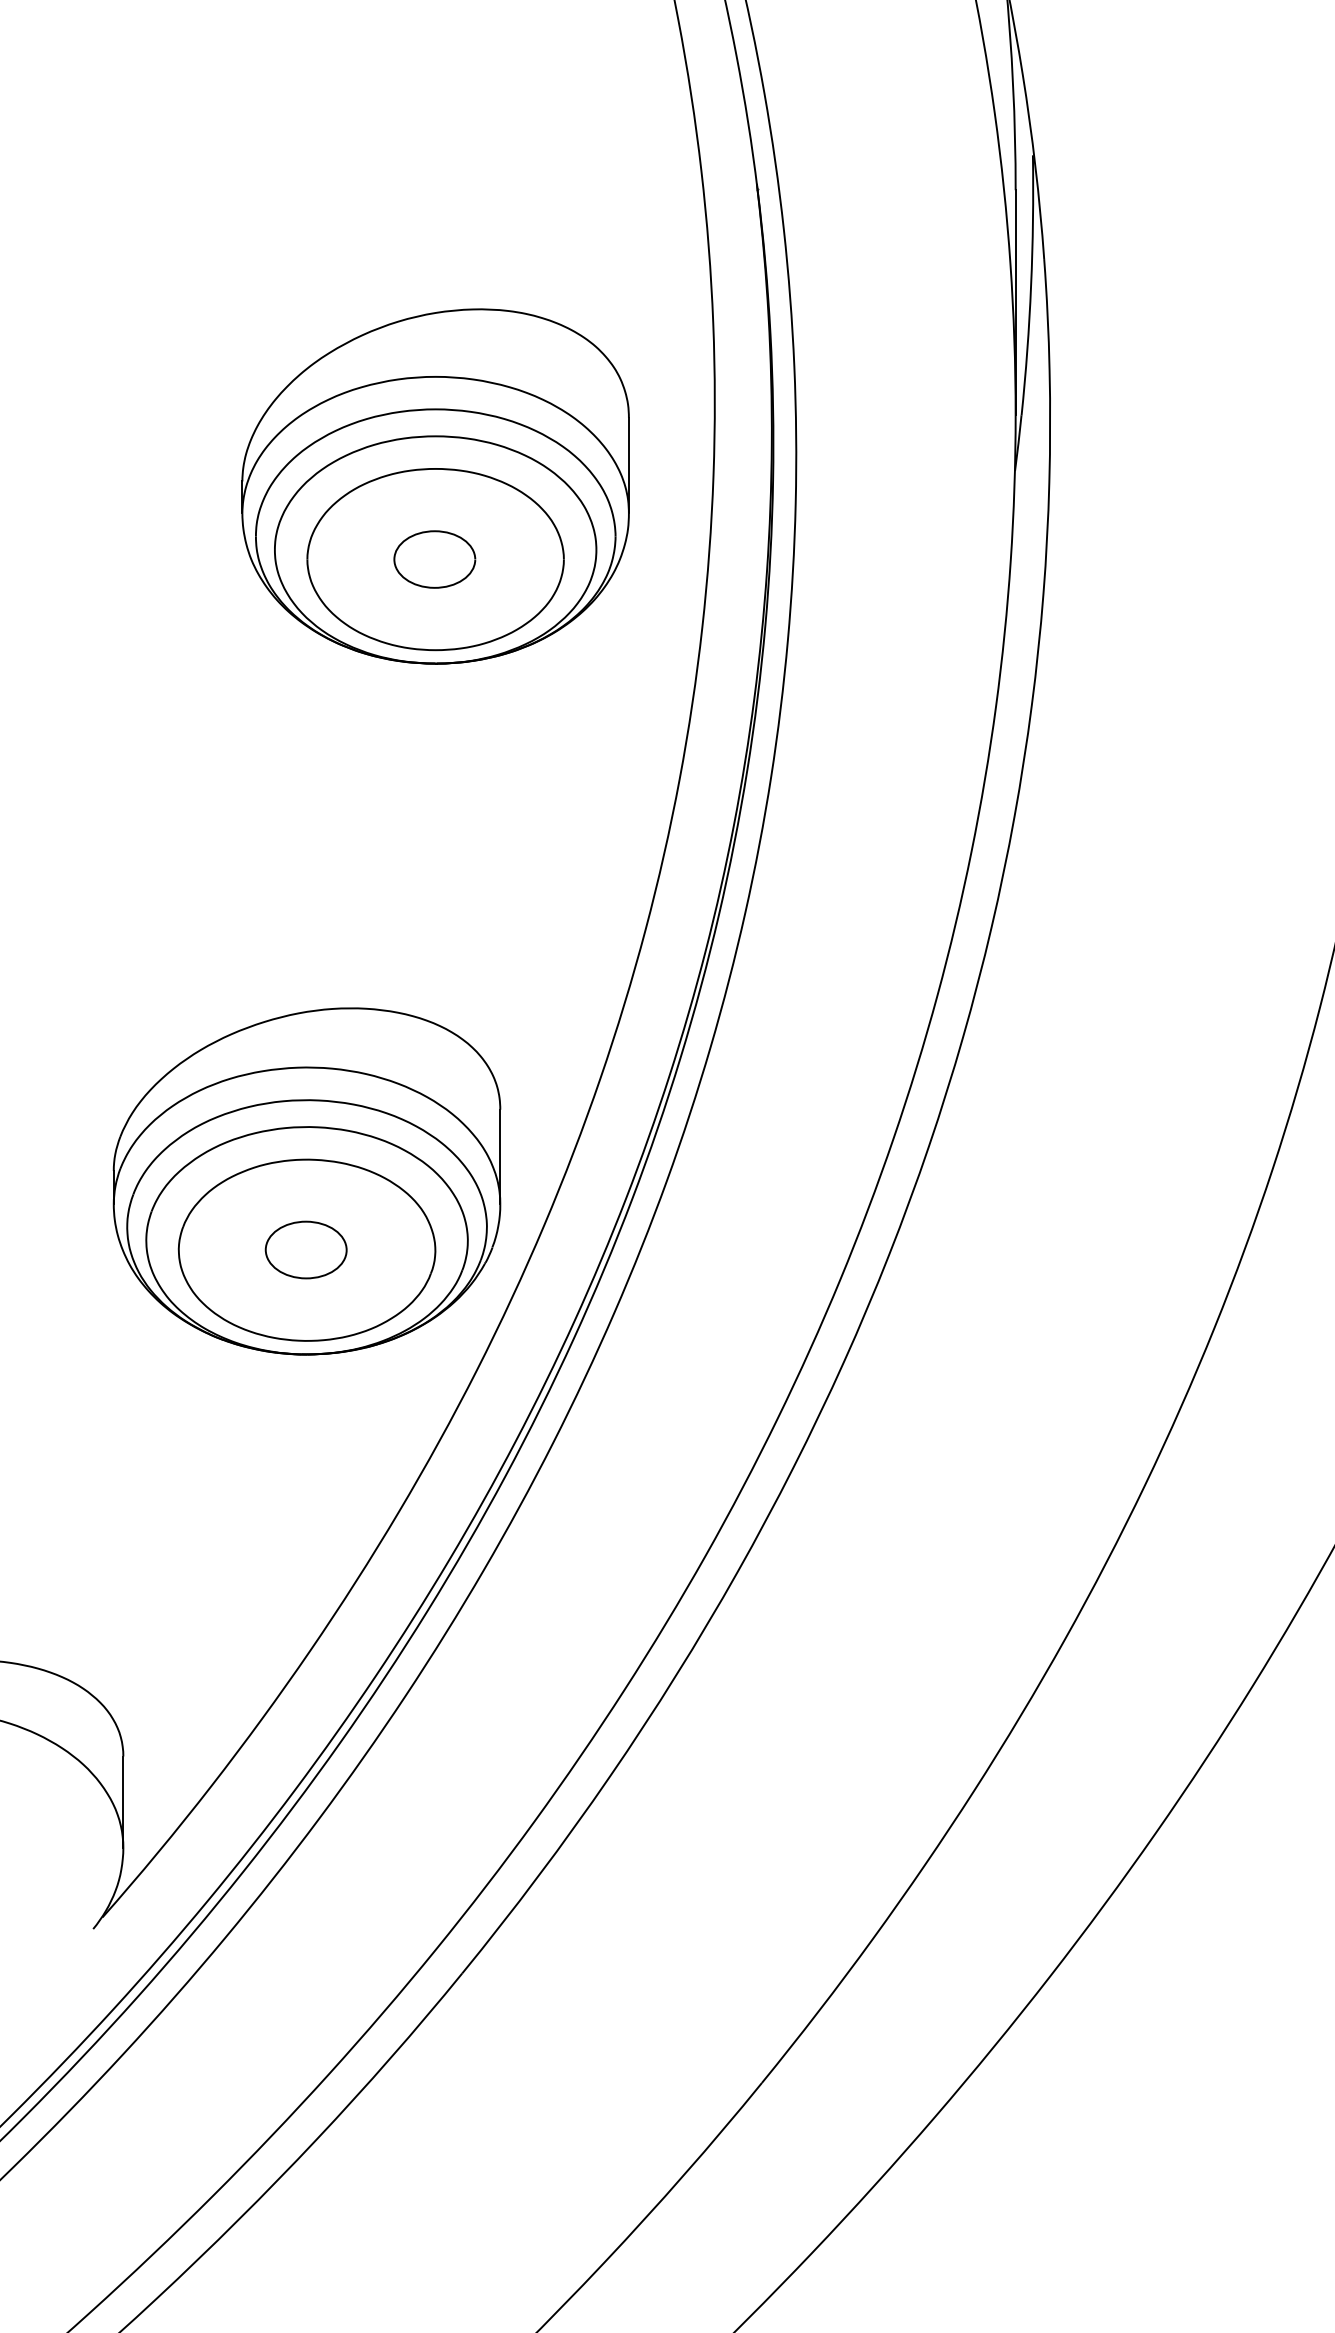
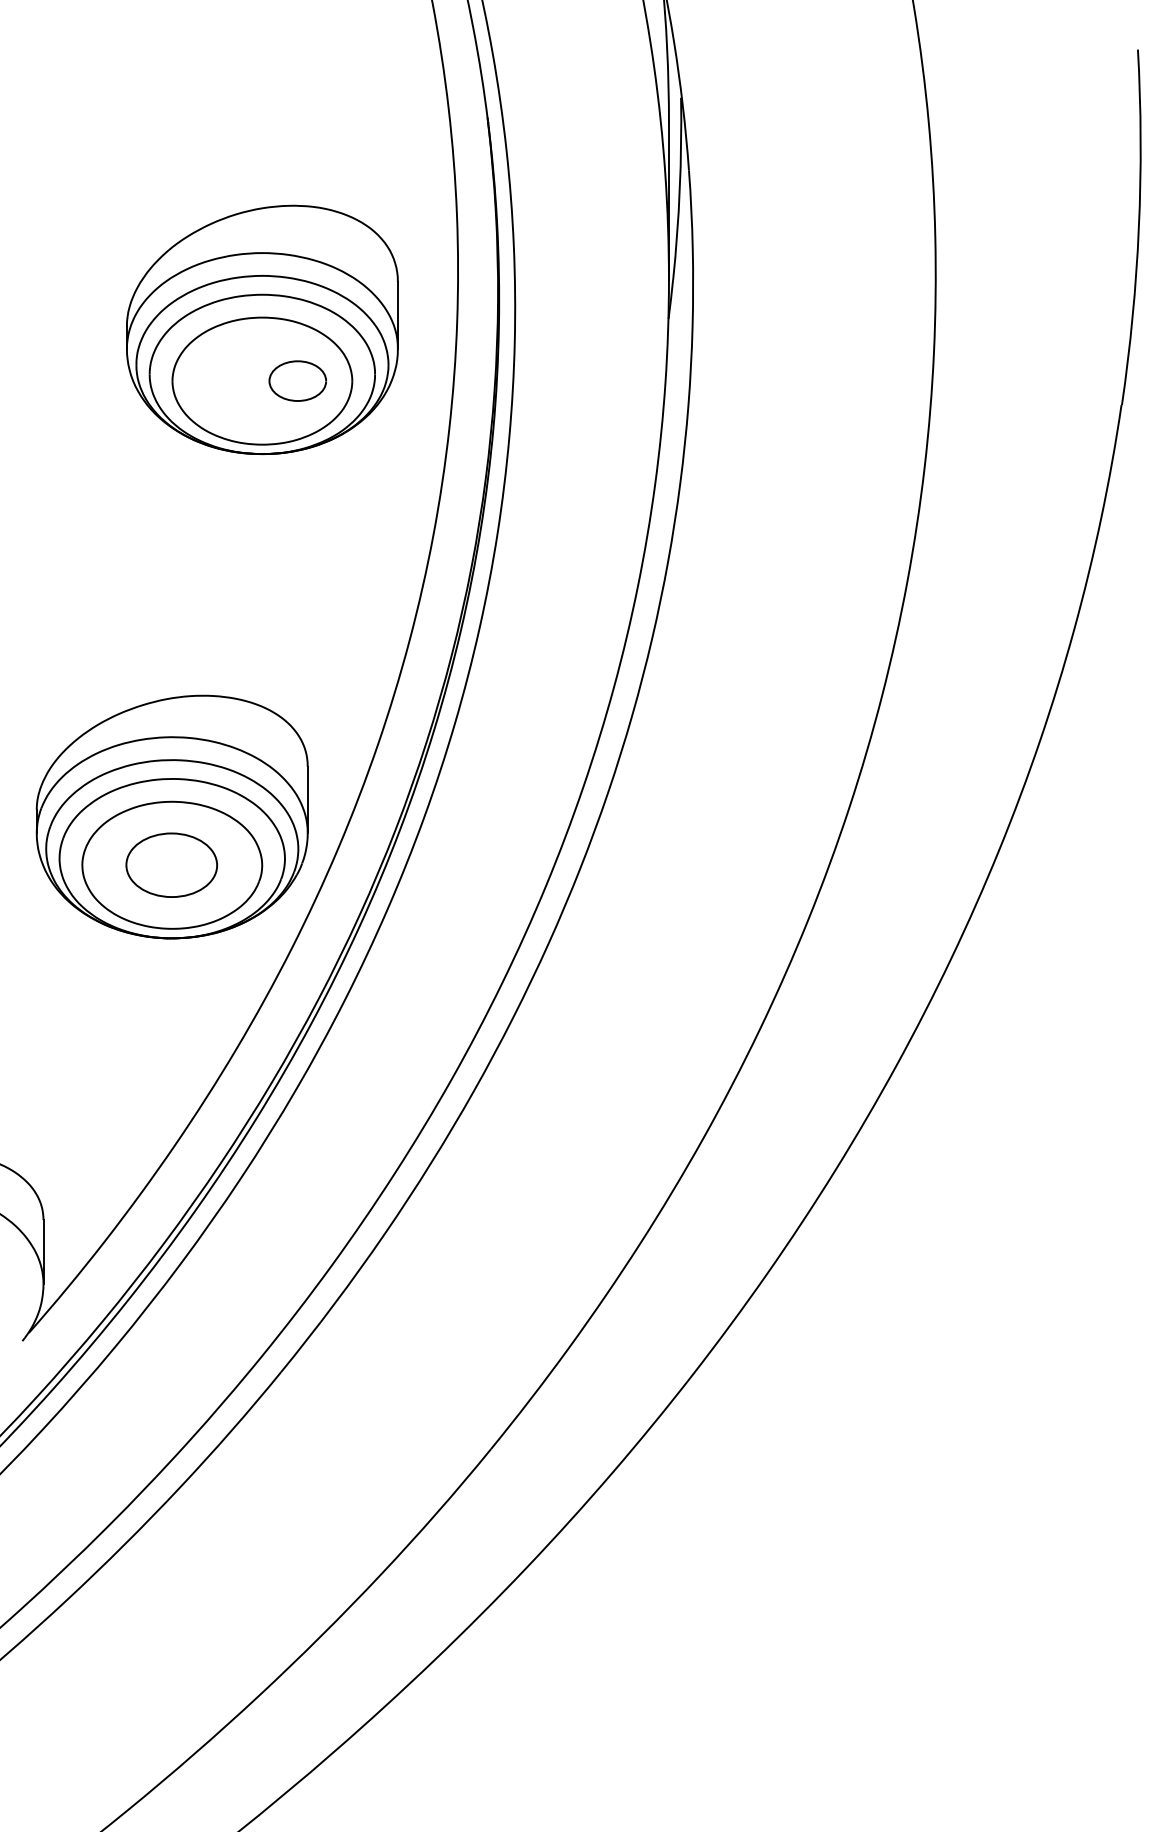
part: (434, 558) -> (297, 380), moved
part: (305, 1249) -> (171, 864), size x1.6

